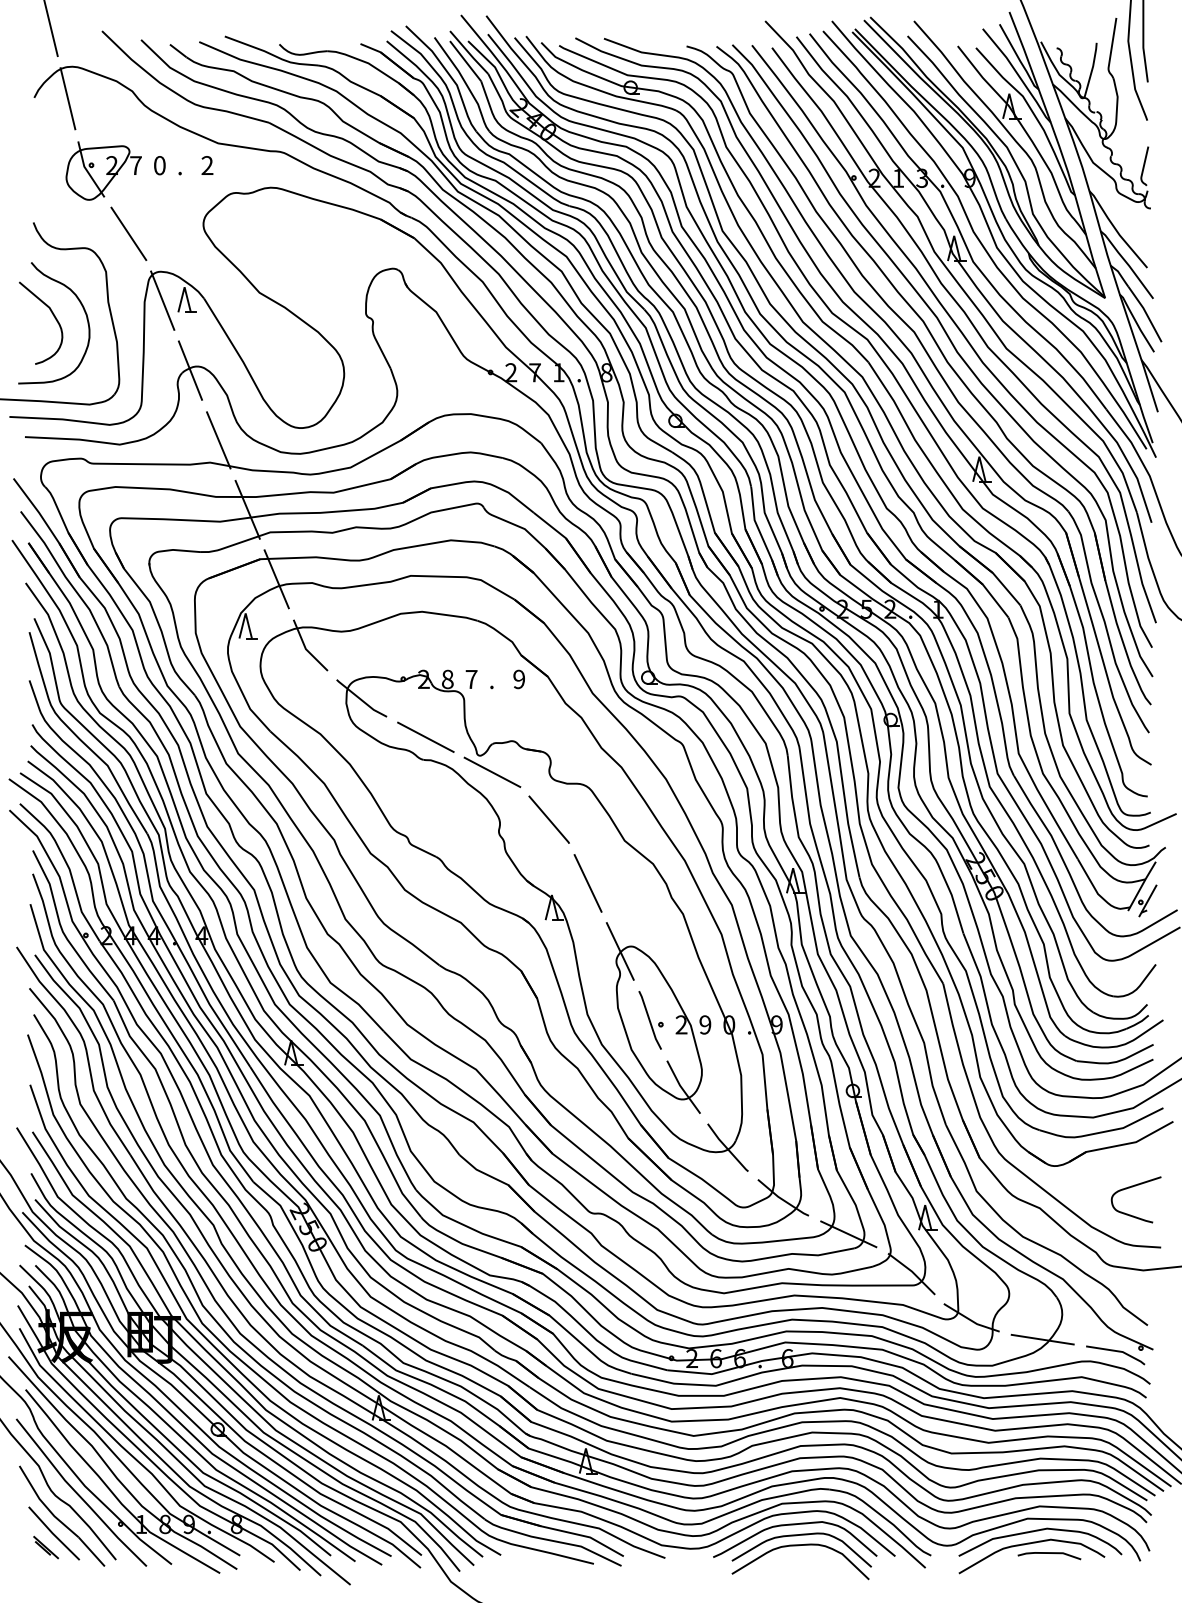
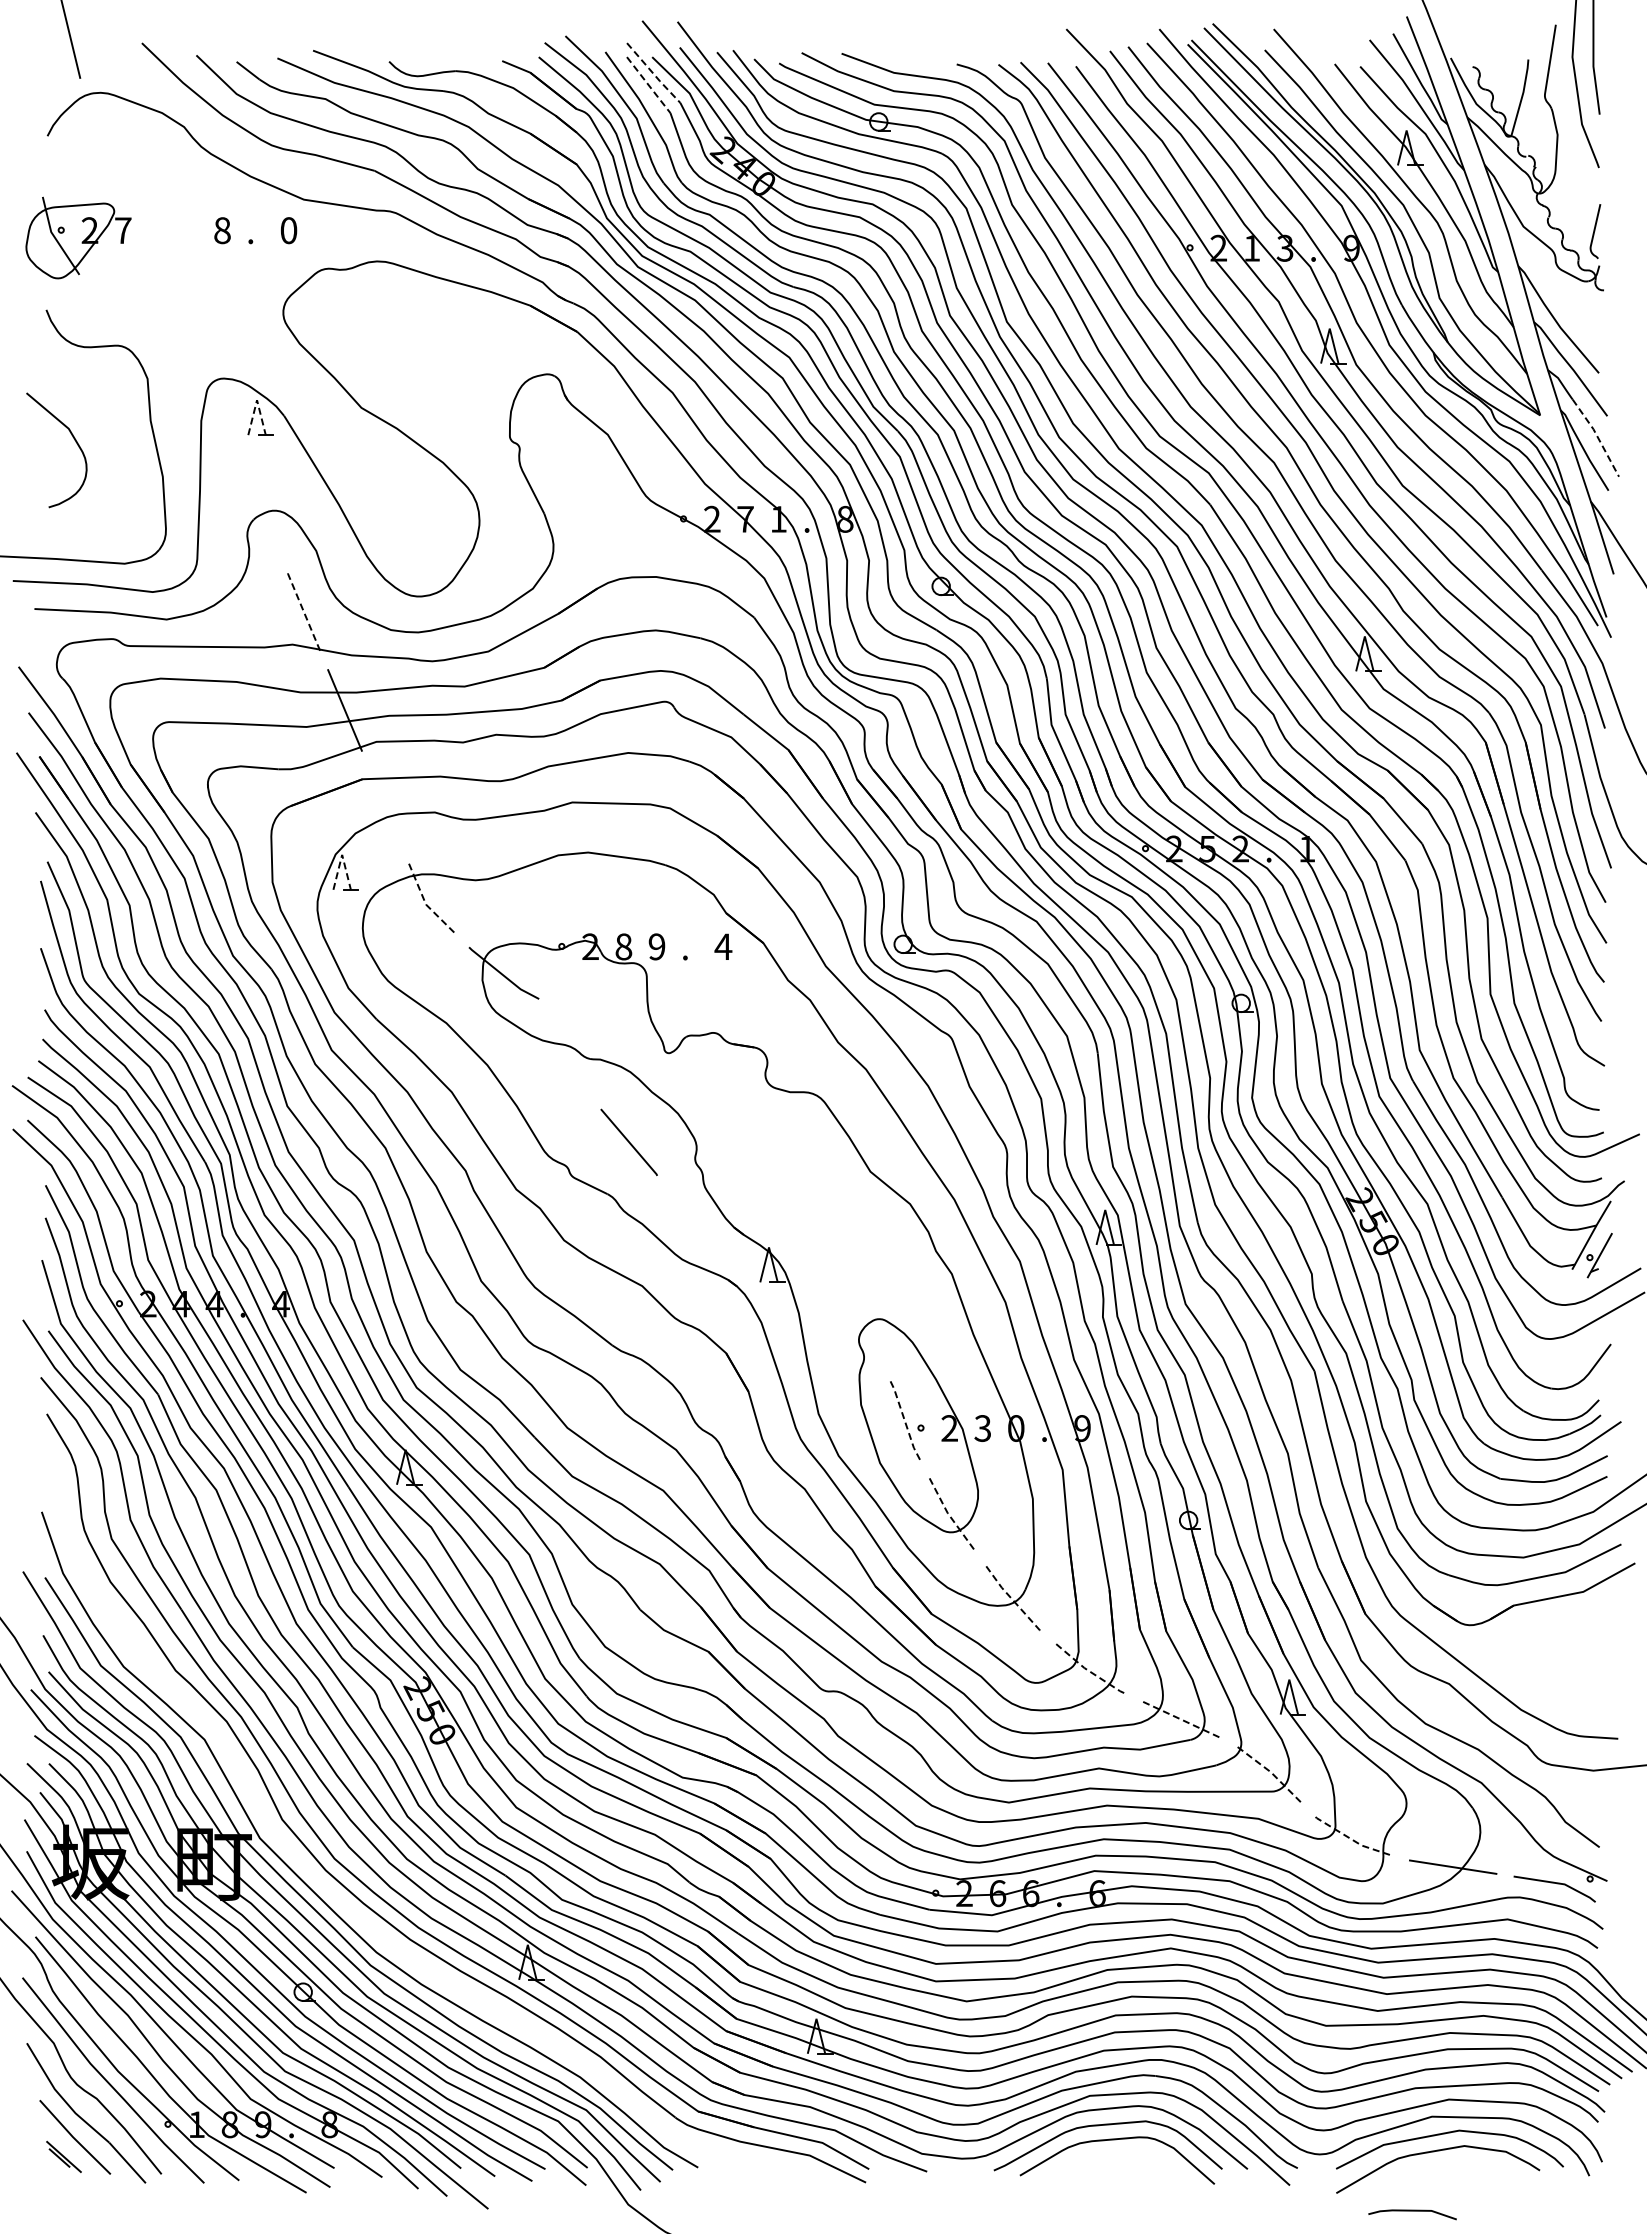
line: (469, 52) -> (653, 73), solid -> dashed
line: (466, 62) -> (649, 86), solid -> dashed
line: (68, 98) -> (94, 136), removed
text: (159, 165) -> (222, 230), 0 -> 8
text: (207, 165) -> (288, 230), 2 -> 0
part: (103, 170) -> (78, 237), moved
line: (128, 233) -> (179, 325), removed
line: (184, 287) -> (257, 400), solid -> dashed
line: (162, 300) -> (226, 418), removed
curve: (83, 310) -> (116, 432), removed
line: (1146, 313) -> (1597, 436), solid -> dashed
line: (190, 370) -> (265, 516), removed
line: (218, 440) -> (304, 613), solid -> dashed
line: (276, 578) -> (385, 806), removed
line: (245, 613) -> (342, 854), solid -> dashed
line: (306, 649) -> (426, 904), solid -> dashed
text: (471, 679) -> (656, 946), 7 -> 9
text: (519, 679) -> (723, 946), 9 -> 4
line: (425, 737) -> (592, 1027), removed
line: (491, 772) -> (685, 1076), removed
line: (548, 819) -> (628, 1141), moved
line: (588, 882) -> (819, 1230), removed
line: (620, 951) -> (864, 1325), removed
line: (649, 1020) -> (905, 1422), solid -> dashed
text: (705, 1024) -> (982, 1428), 9 -> 3
line: (681, 1088) -> (949, 1516), solid -> dashed
line: (727, 1149) -> (1013, 1601), solid -> dashed
curve: (1133, 1187) -> (1579, 1654), removed
line: (782, 1199) -> (1090, 1671), solid -> dashed
line: (848, 1234) -> (1182, 1720), solid -> dashed
line: (913, 1272) -> (1272, 1773), solid -> dashed
line: (971, 1320) -> (1353, 1840), solid -> dashed
curve: (253, 1370) -> (353, 1909), removed
curve: (800, 1545) -> (1115, 2154), removed
line: (1049, 1553) -> (1412, 2211), moved

